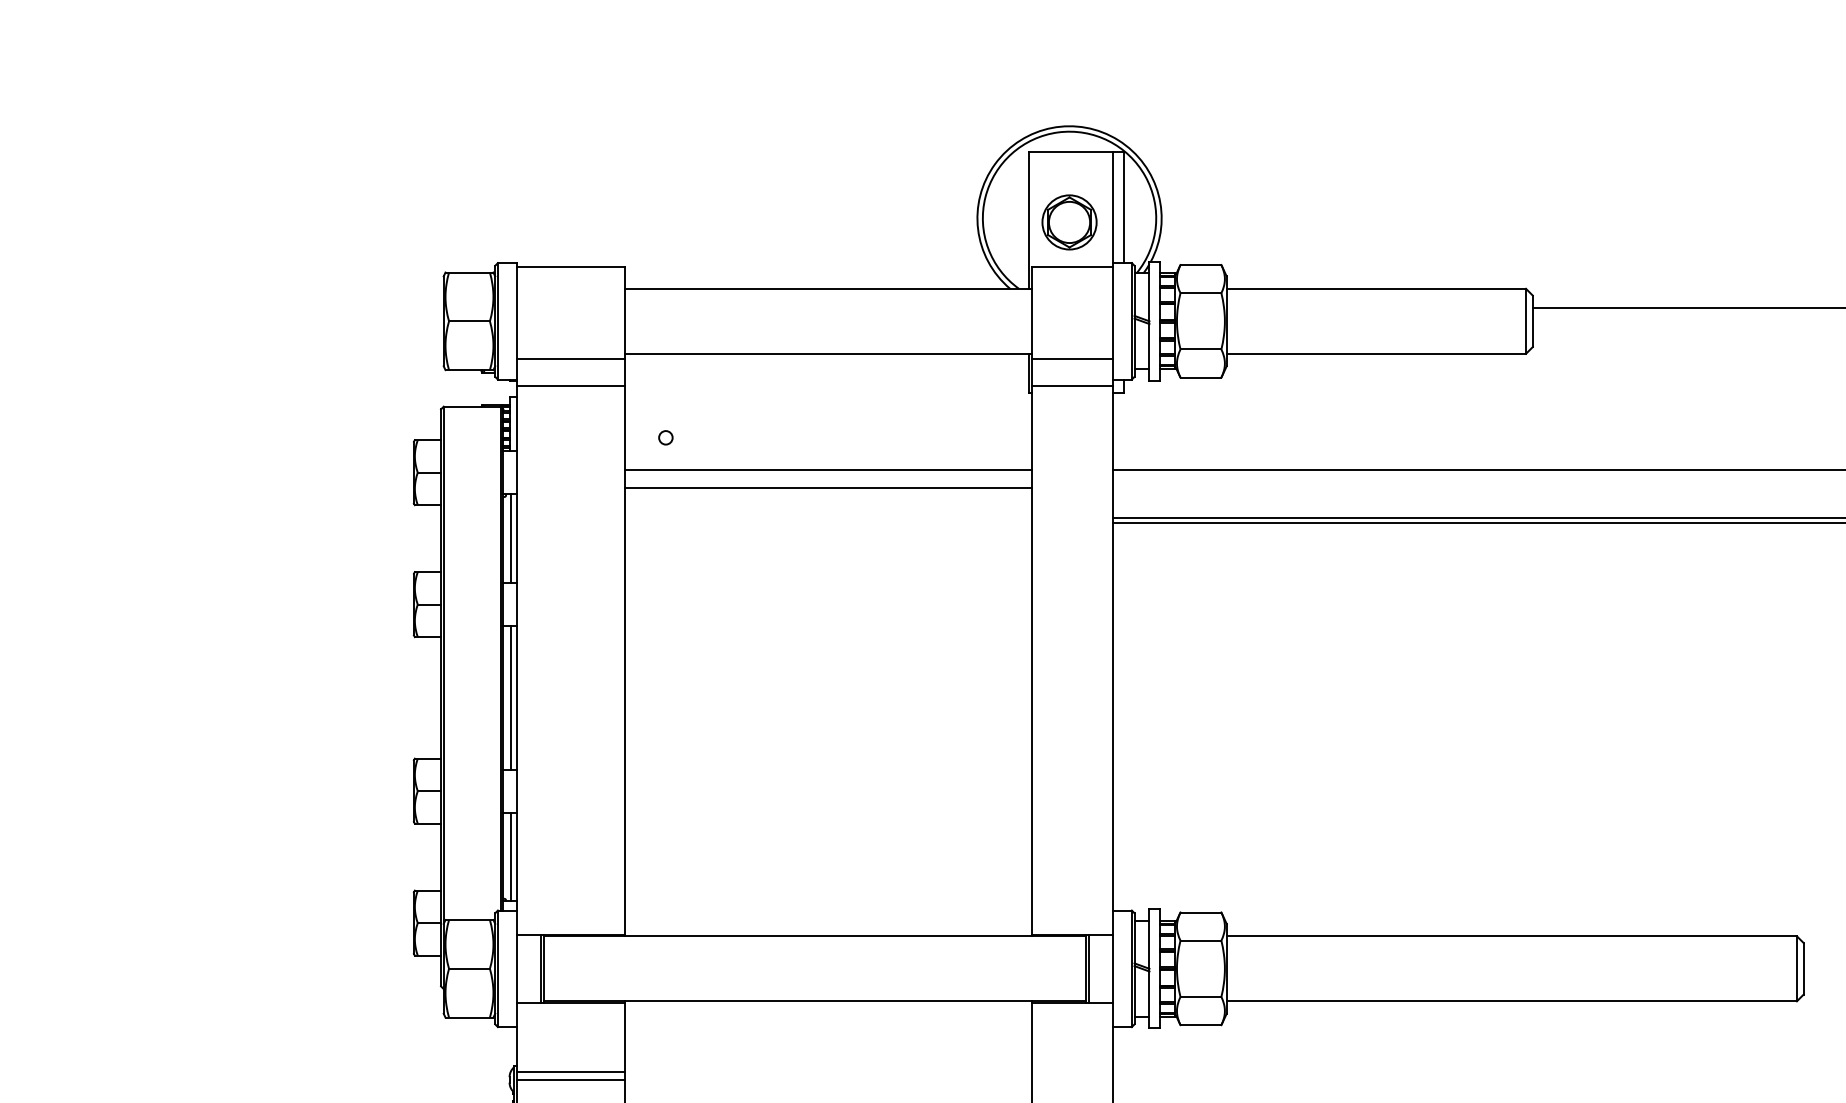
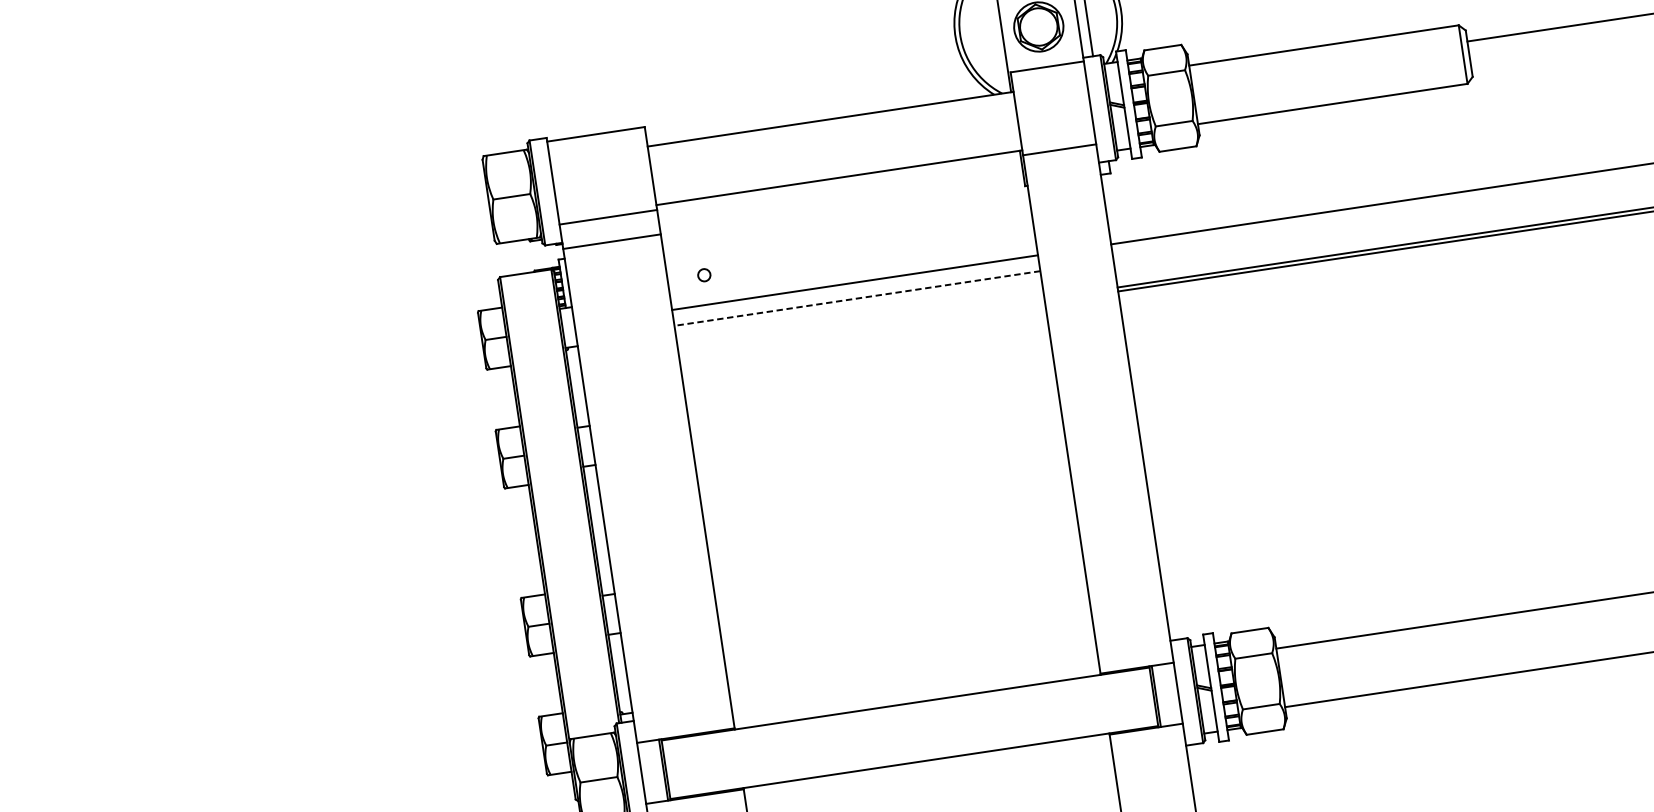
line: (1071, 386) -> (1062, 174), removed
line: (827, 487) -> (856, 298), solid -> dashed
line: (511, 538) -> (578, 386), removed
line: (511, 697) -> (600, 529), removed
line: (511, 856) -> (621, 673), removed

